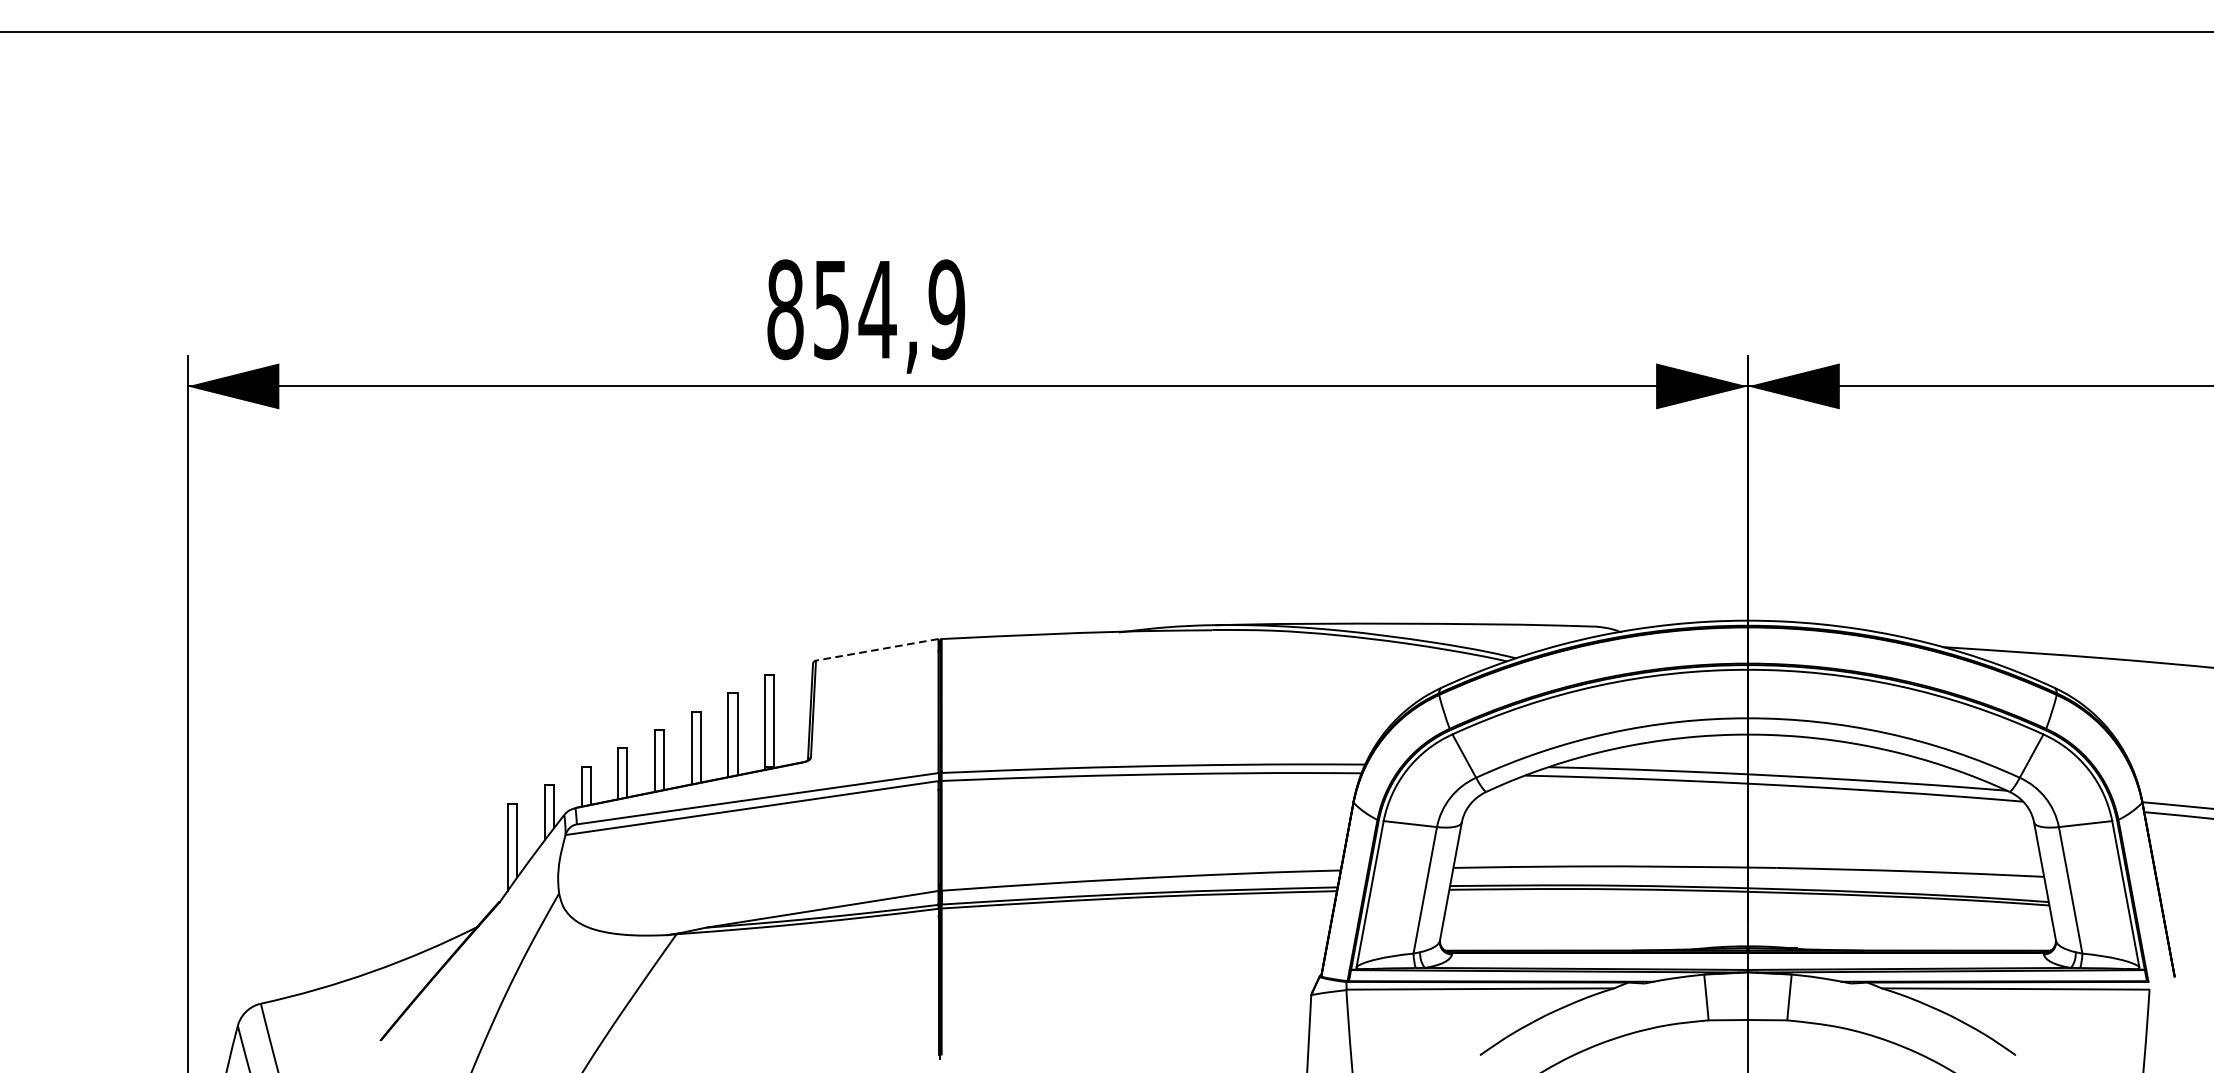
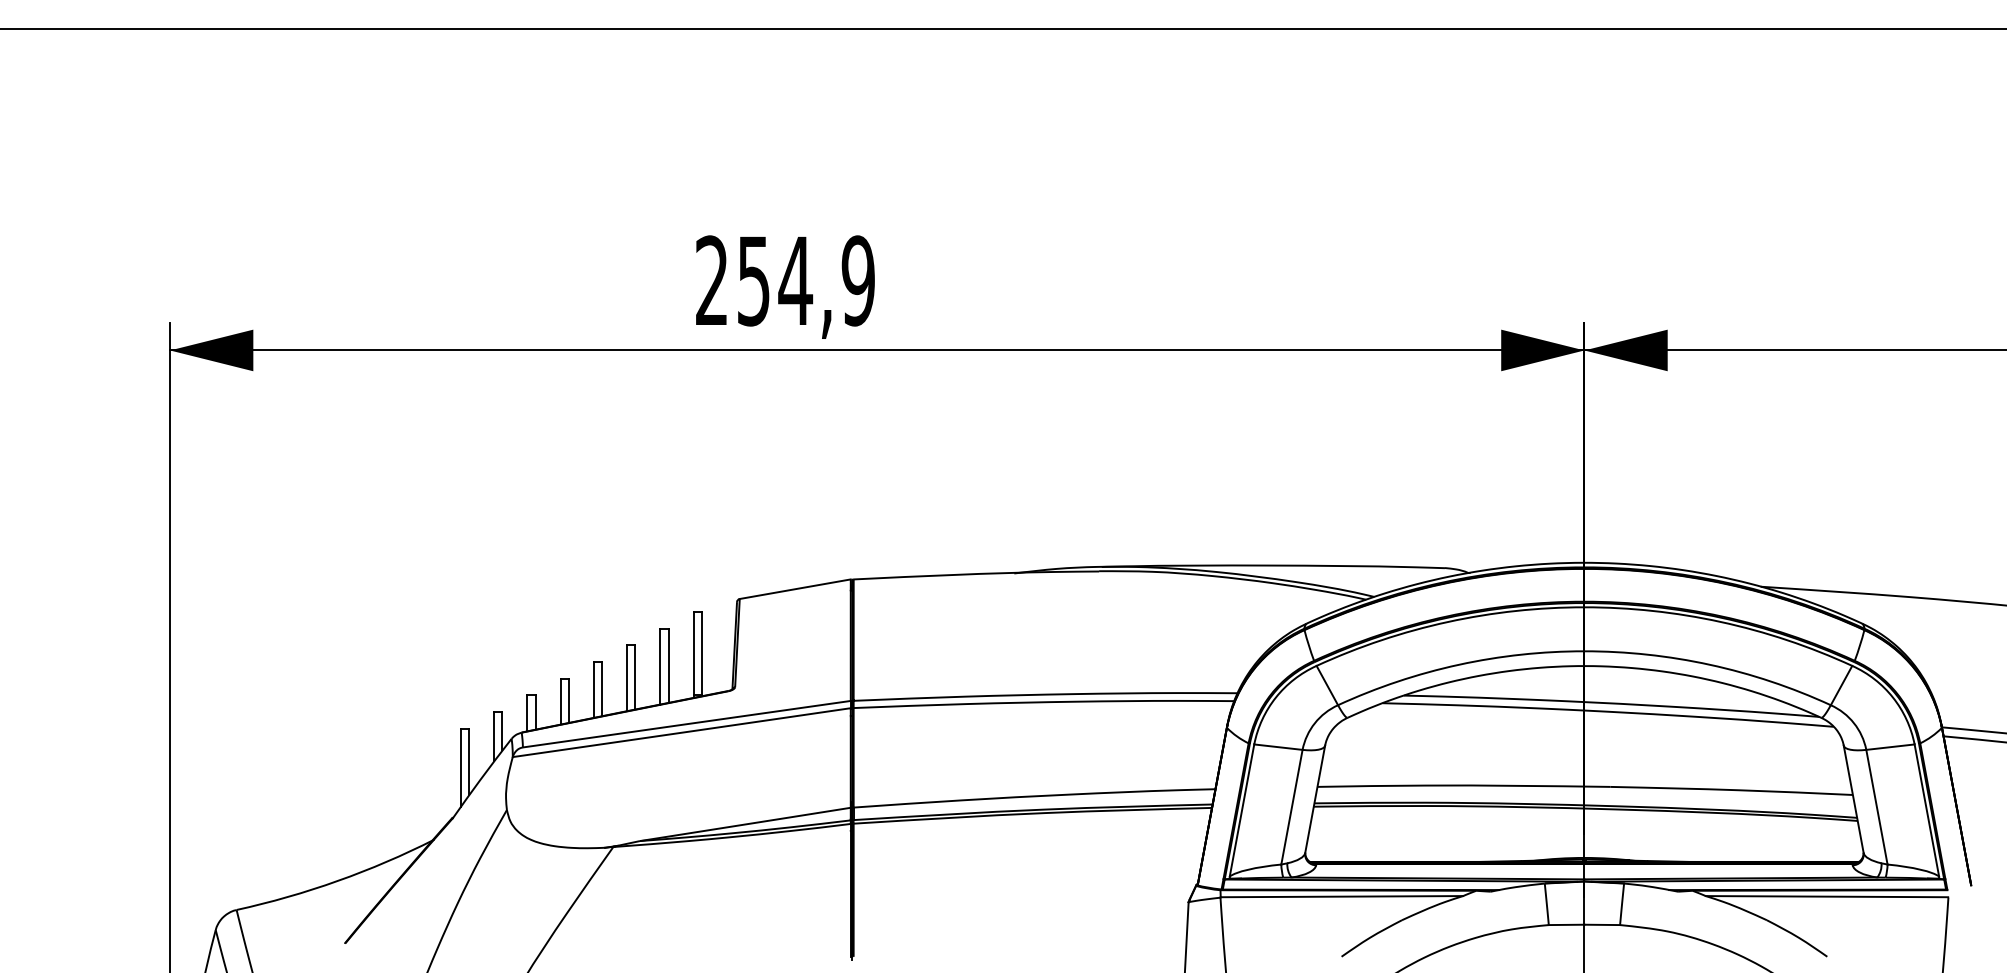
text: (784, 309) -> (711, 280), 854,9 -> 254,9
line: (876, 650) -> (794, 589), dashed -> solid

